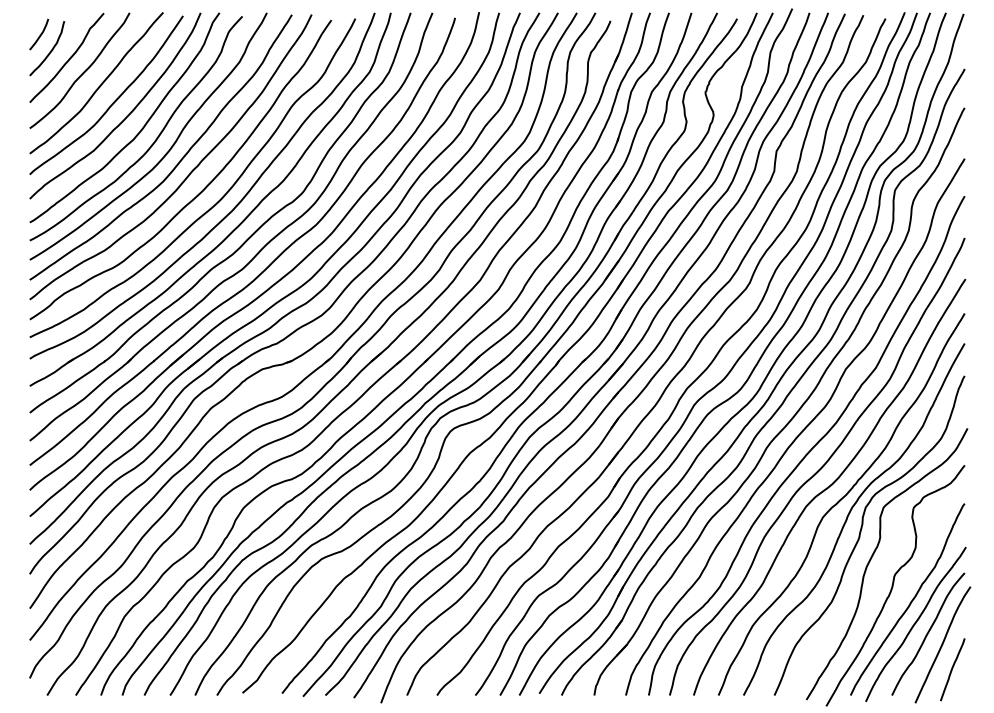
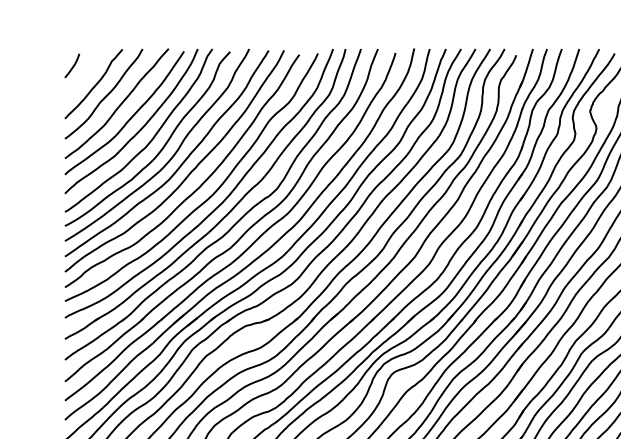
curve: (50, 50) -> (81, 78), removed

